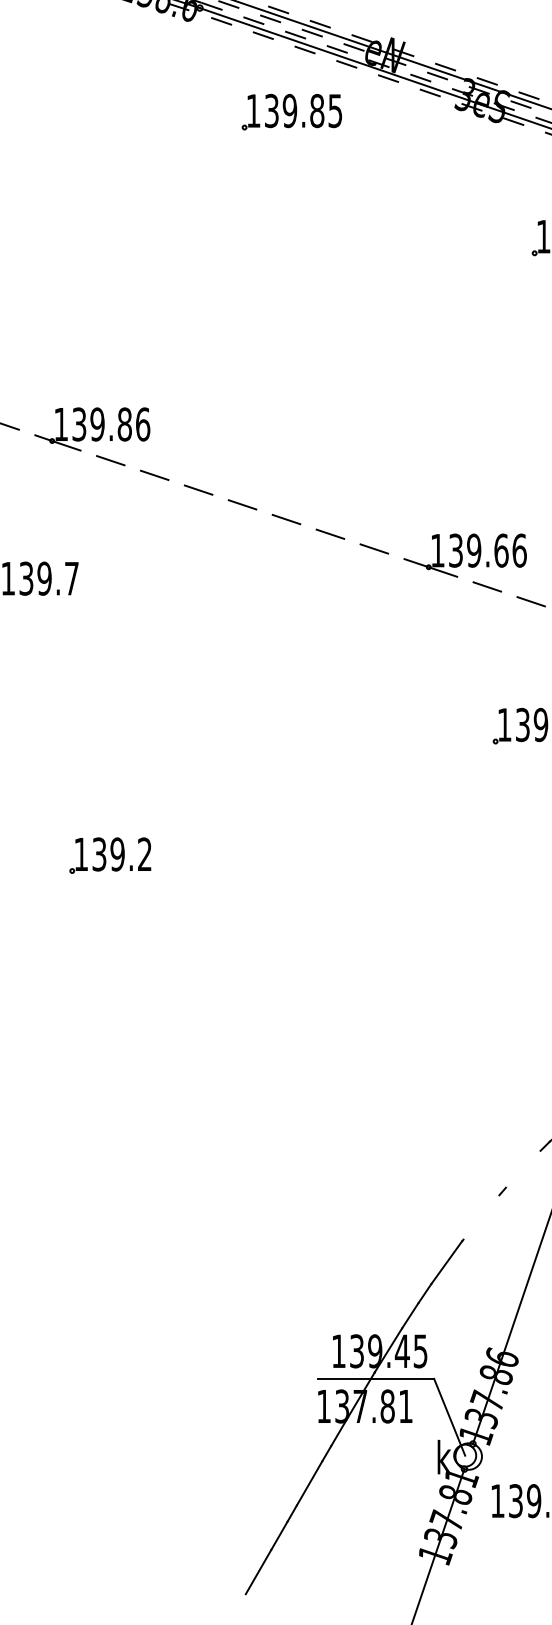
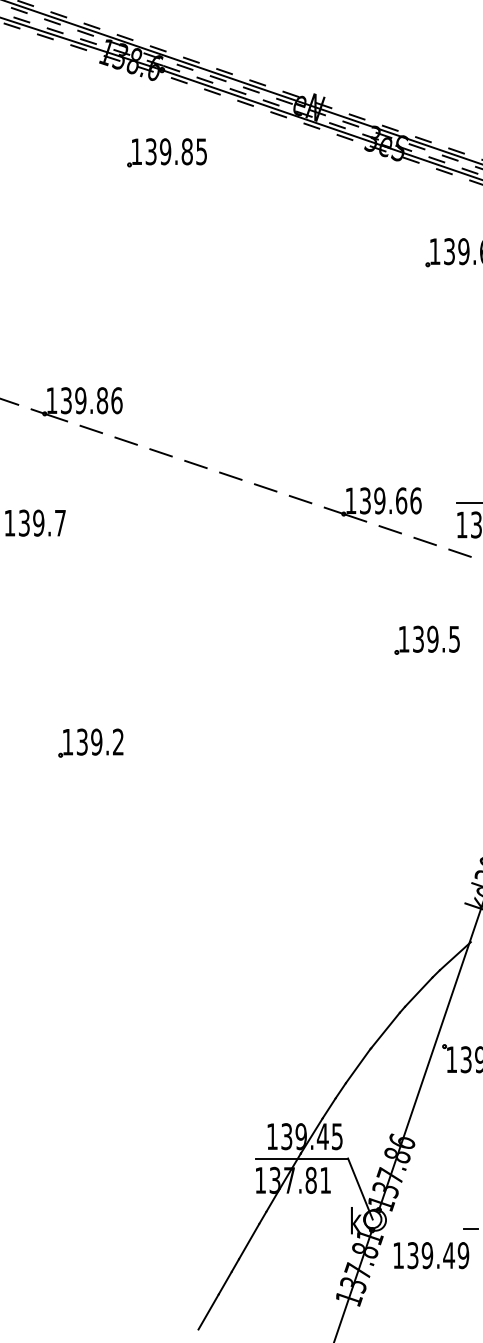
part: (291, 111) -> (166, 152), moved
line: (522, 1168) -> (418, 991), added
line: (481, 1216) -> (385, 1029), added

